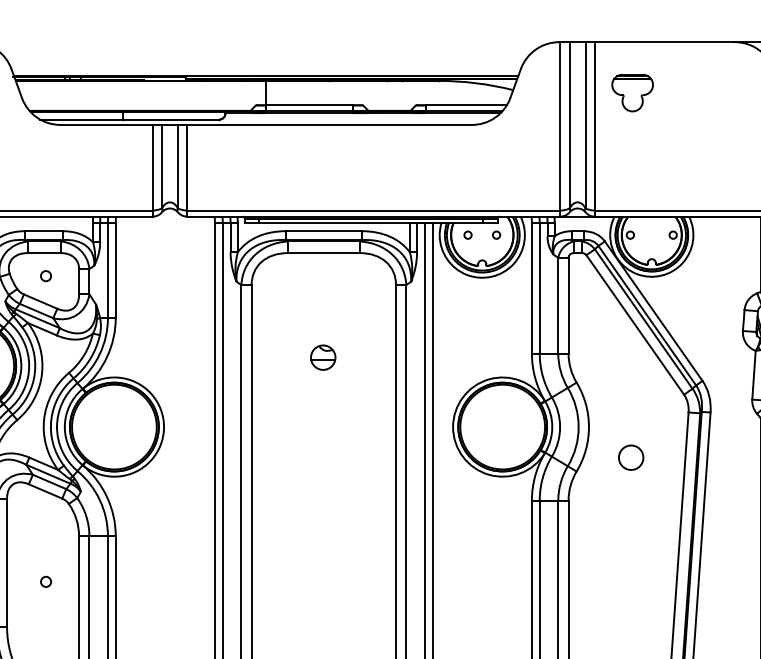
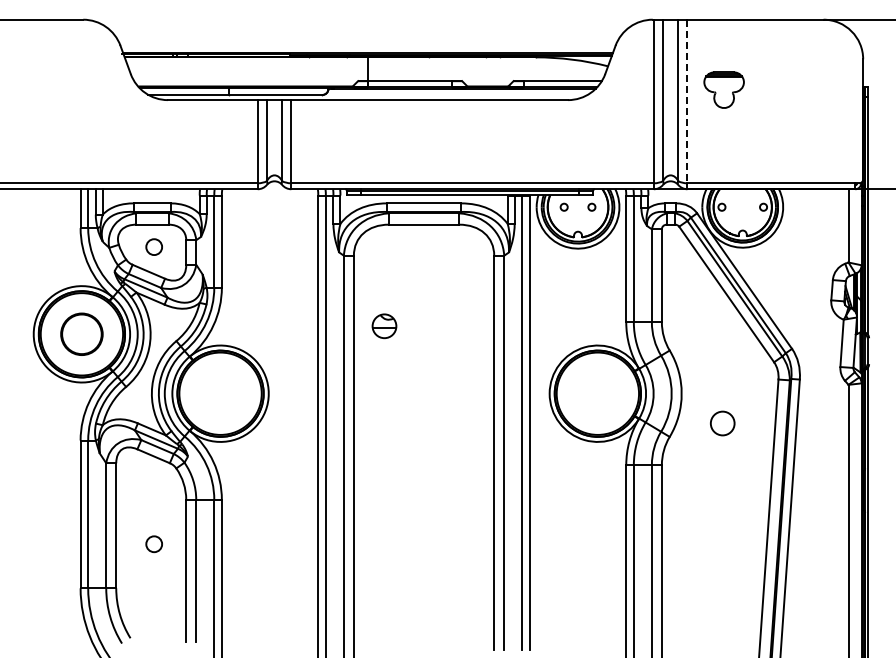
part: (631, 92) -> (723, 89), moved
line: (594, 126) -> (687, 101), solid -> dashed
circle: (45, 275) -> (153, 246), size x1.6
part: (323, 357) -> (384, 326), moved
circle: (45, 581) -> (153, 543), size x1.6

